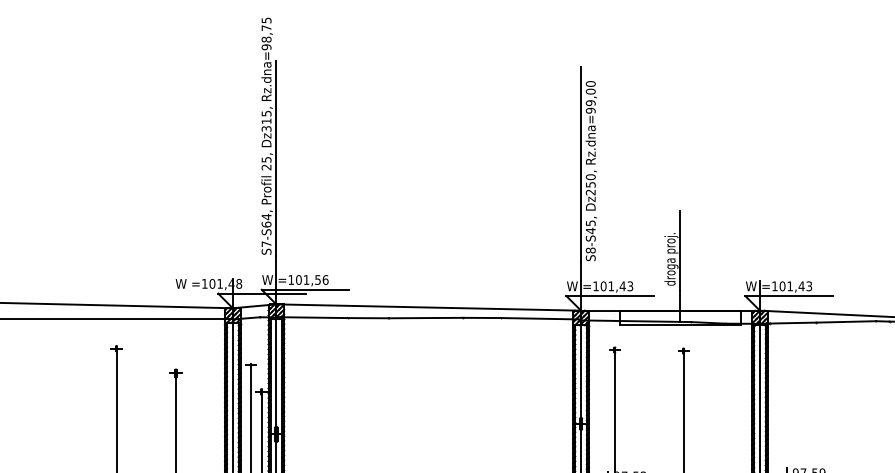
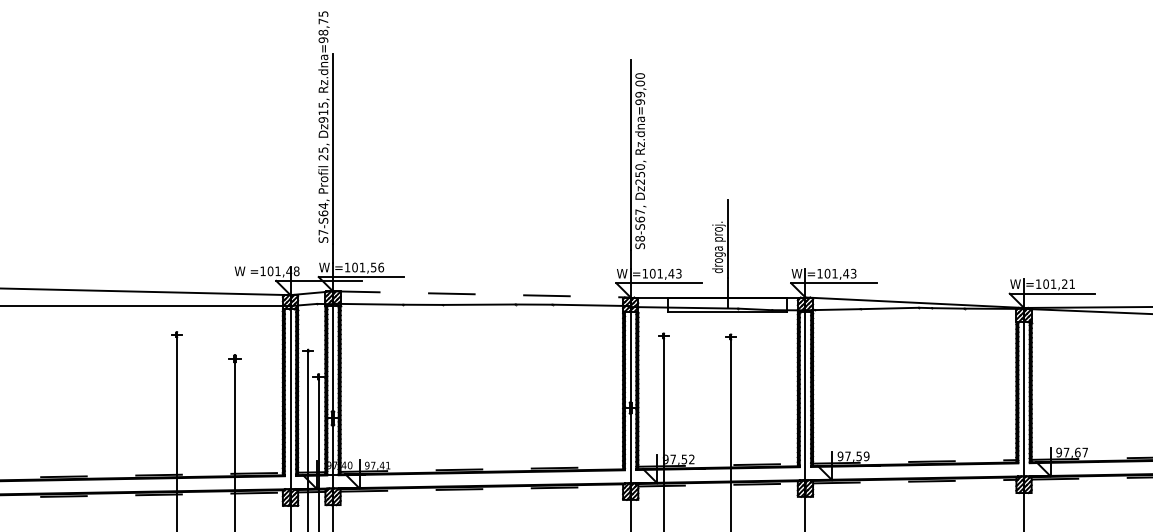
text: (266, 128) -> (323, 119), Dz315, -> Dz915,
text: (591, 226) -> (640, 215), S8-S45, -> S8-S67,
line: (428, 307) -> (481, 294), solid -> dashed

